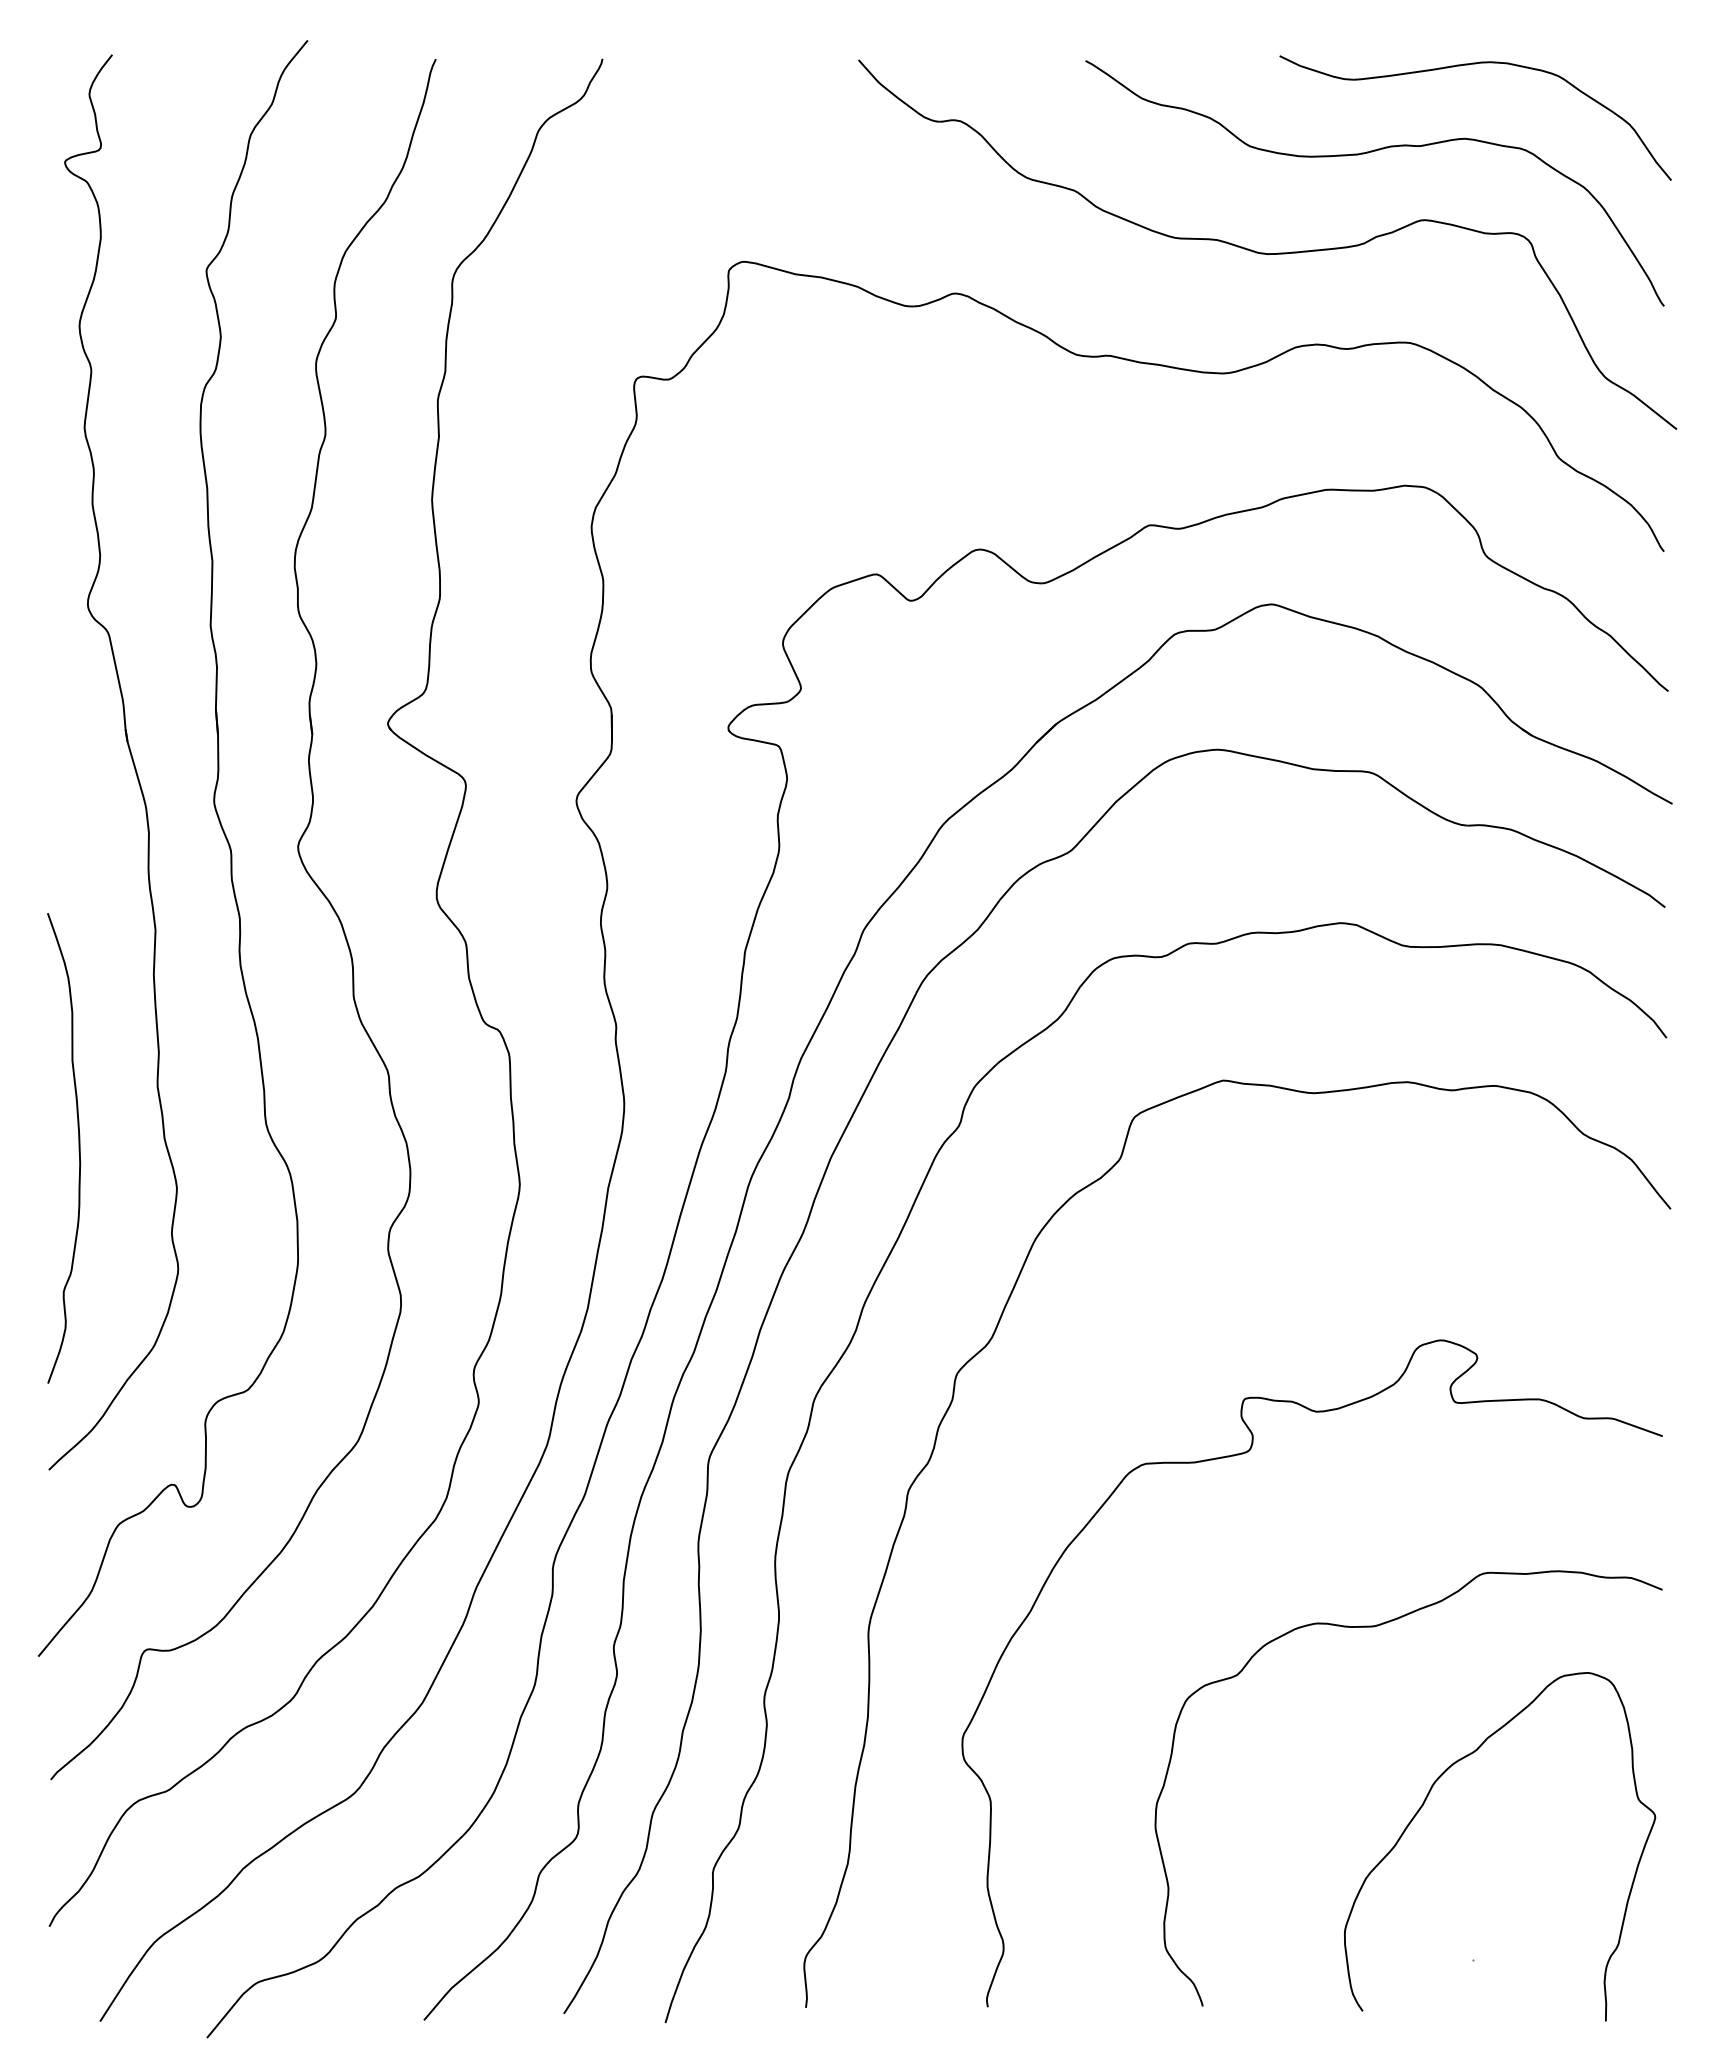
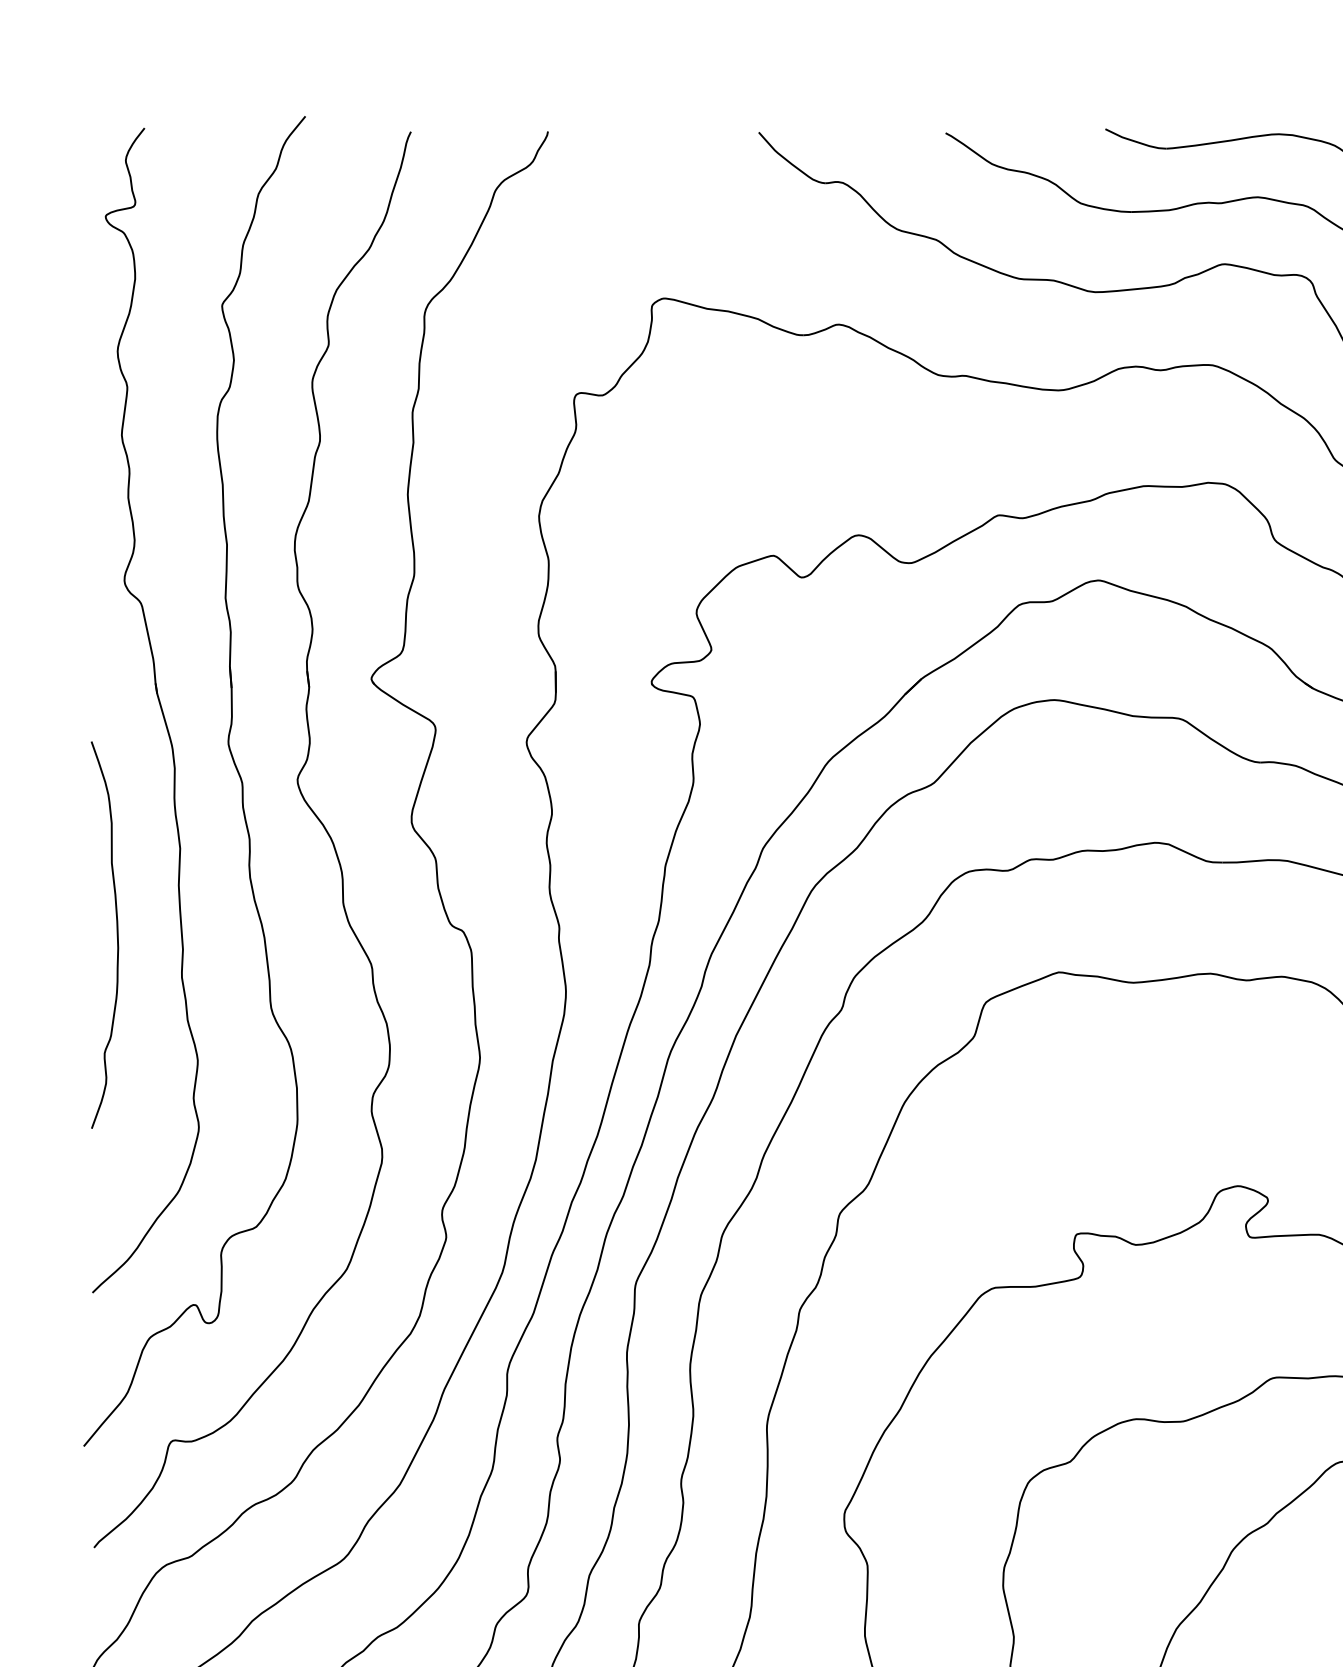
curve: (78, 1148) -> (116, 935), moved

